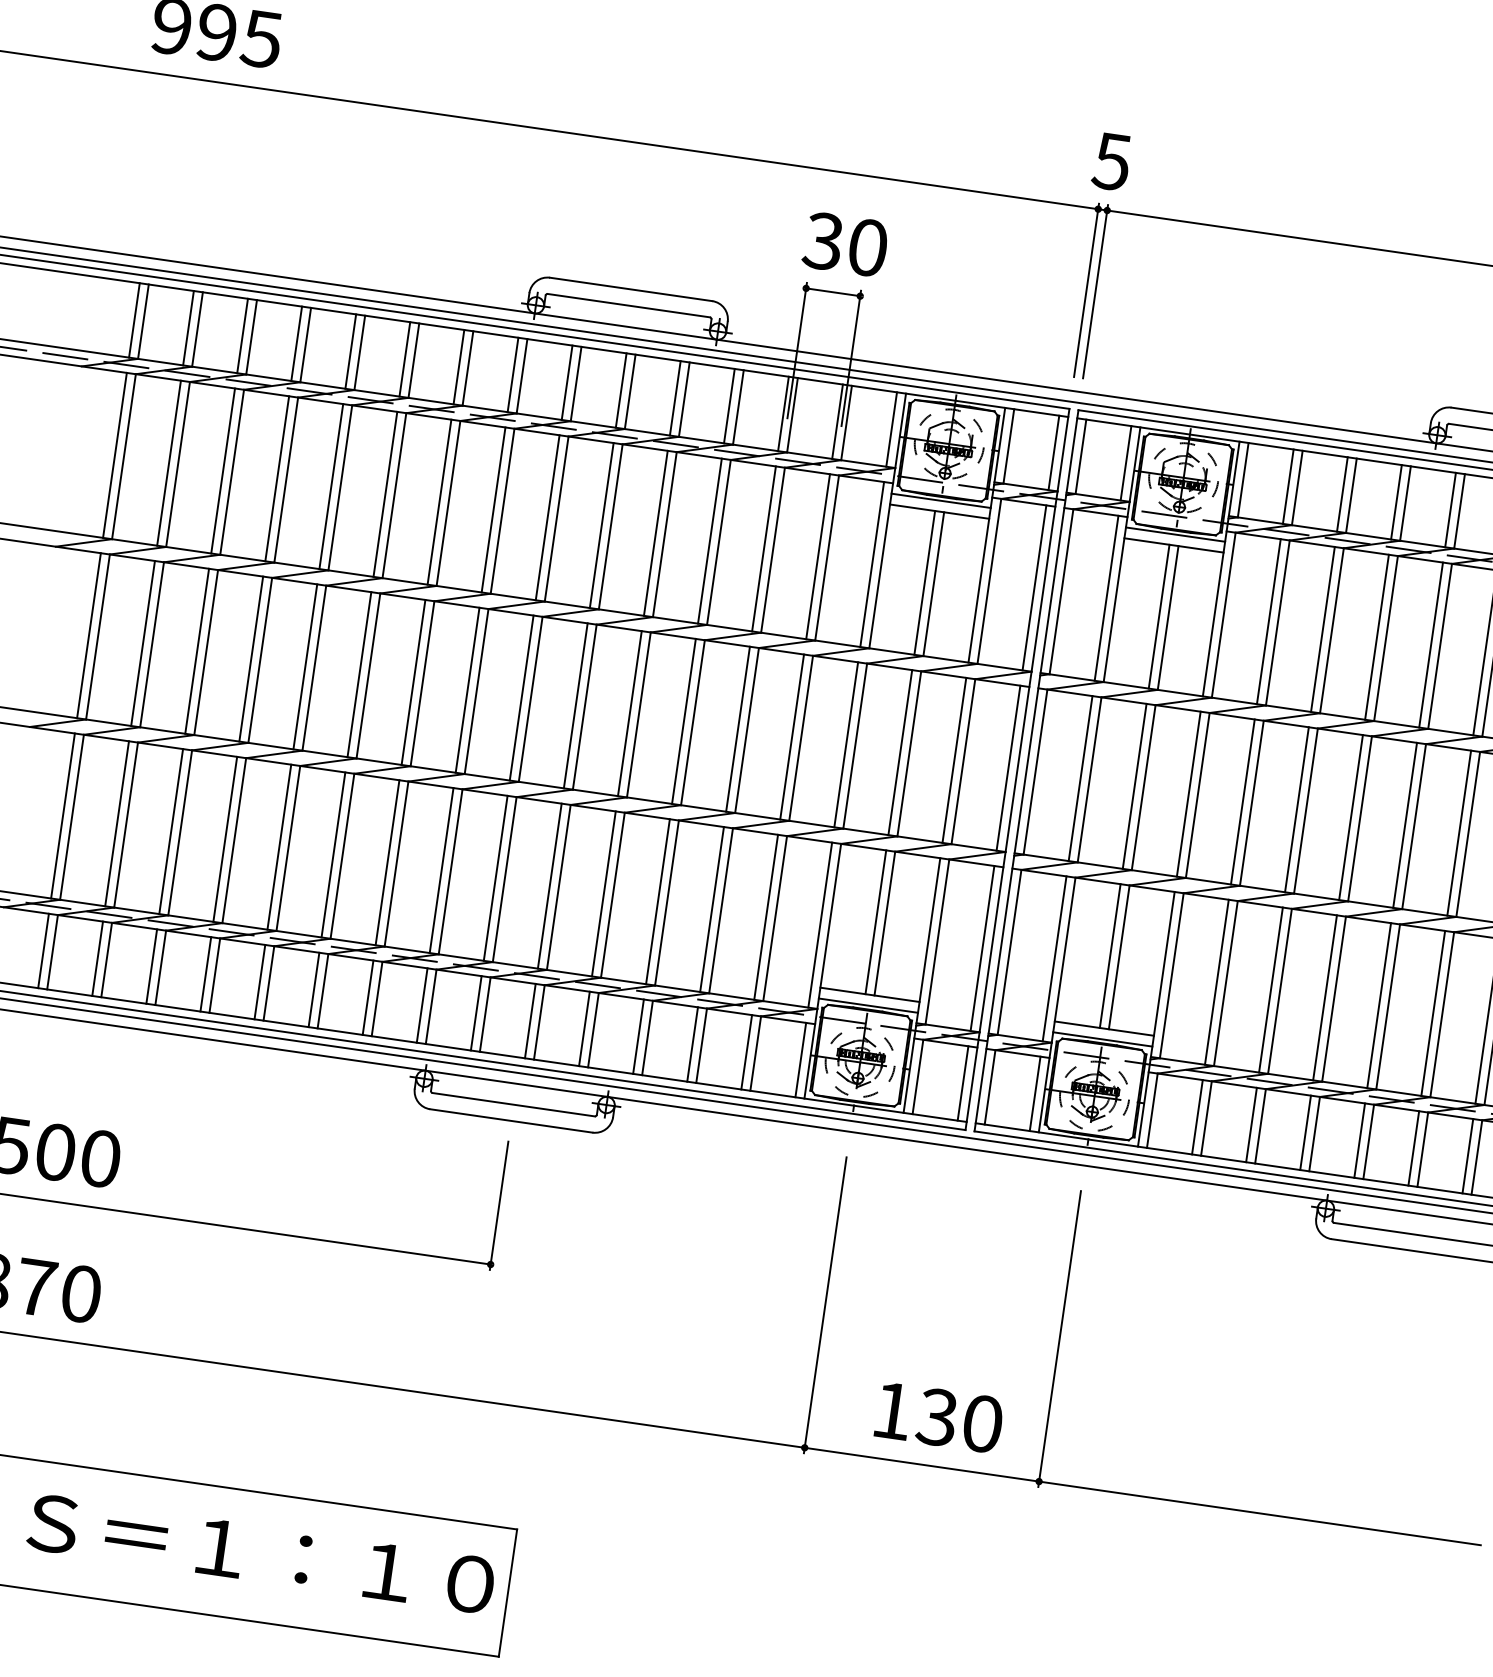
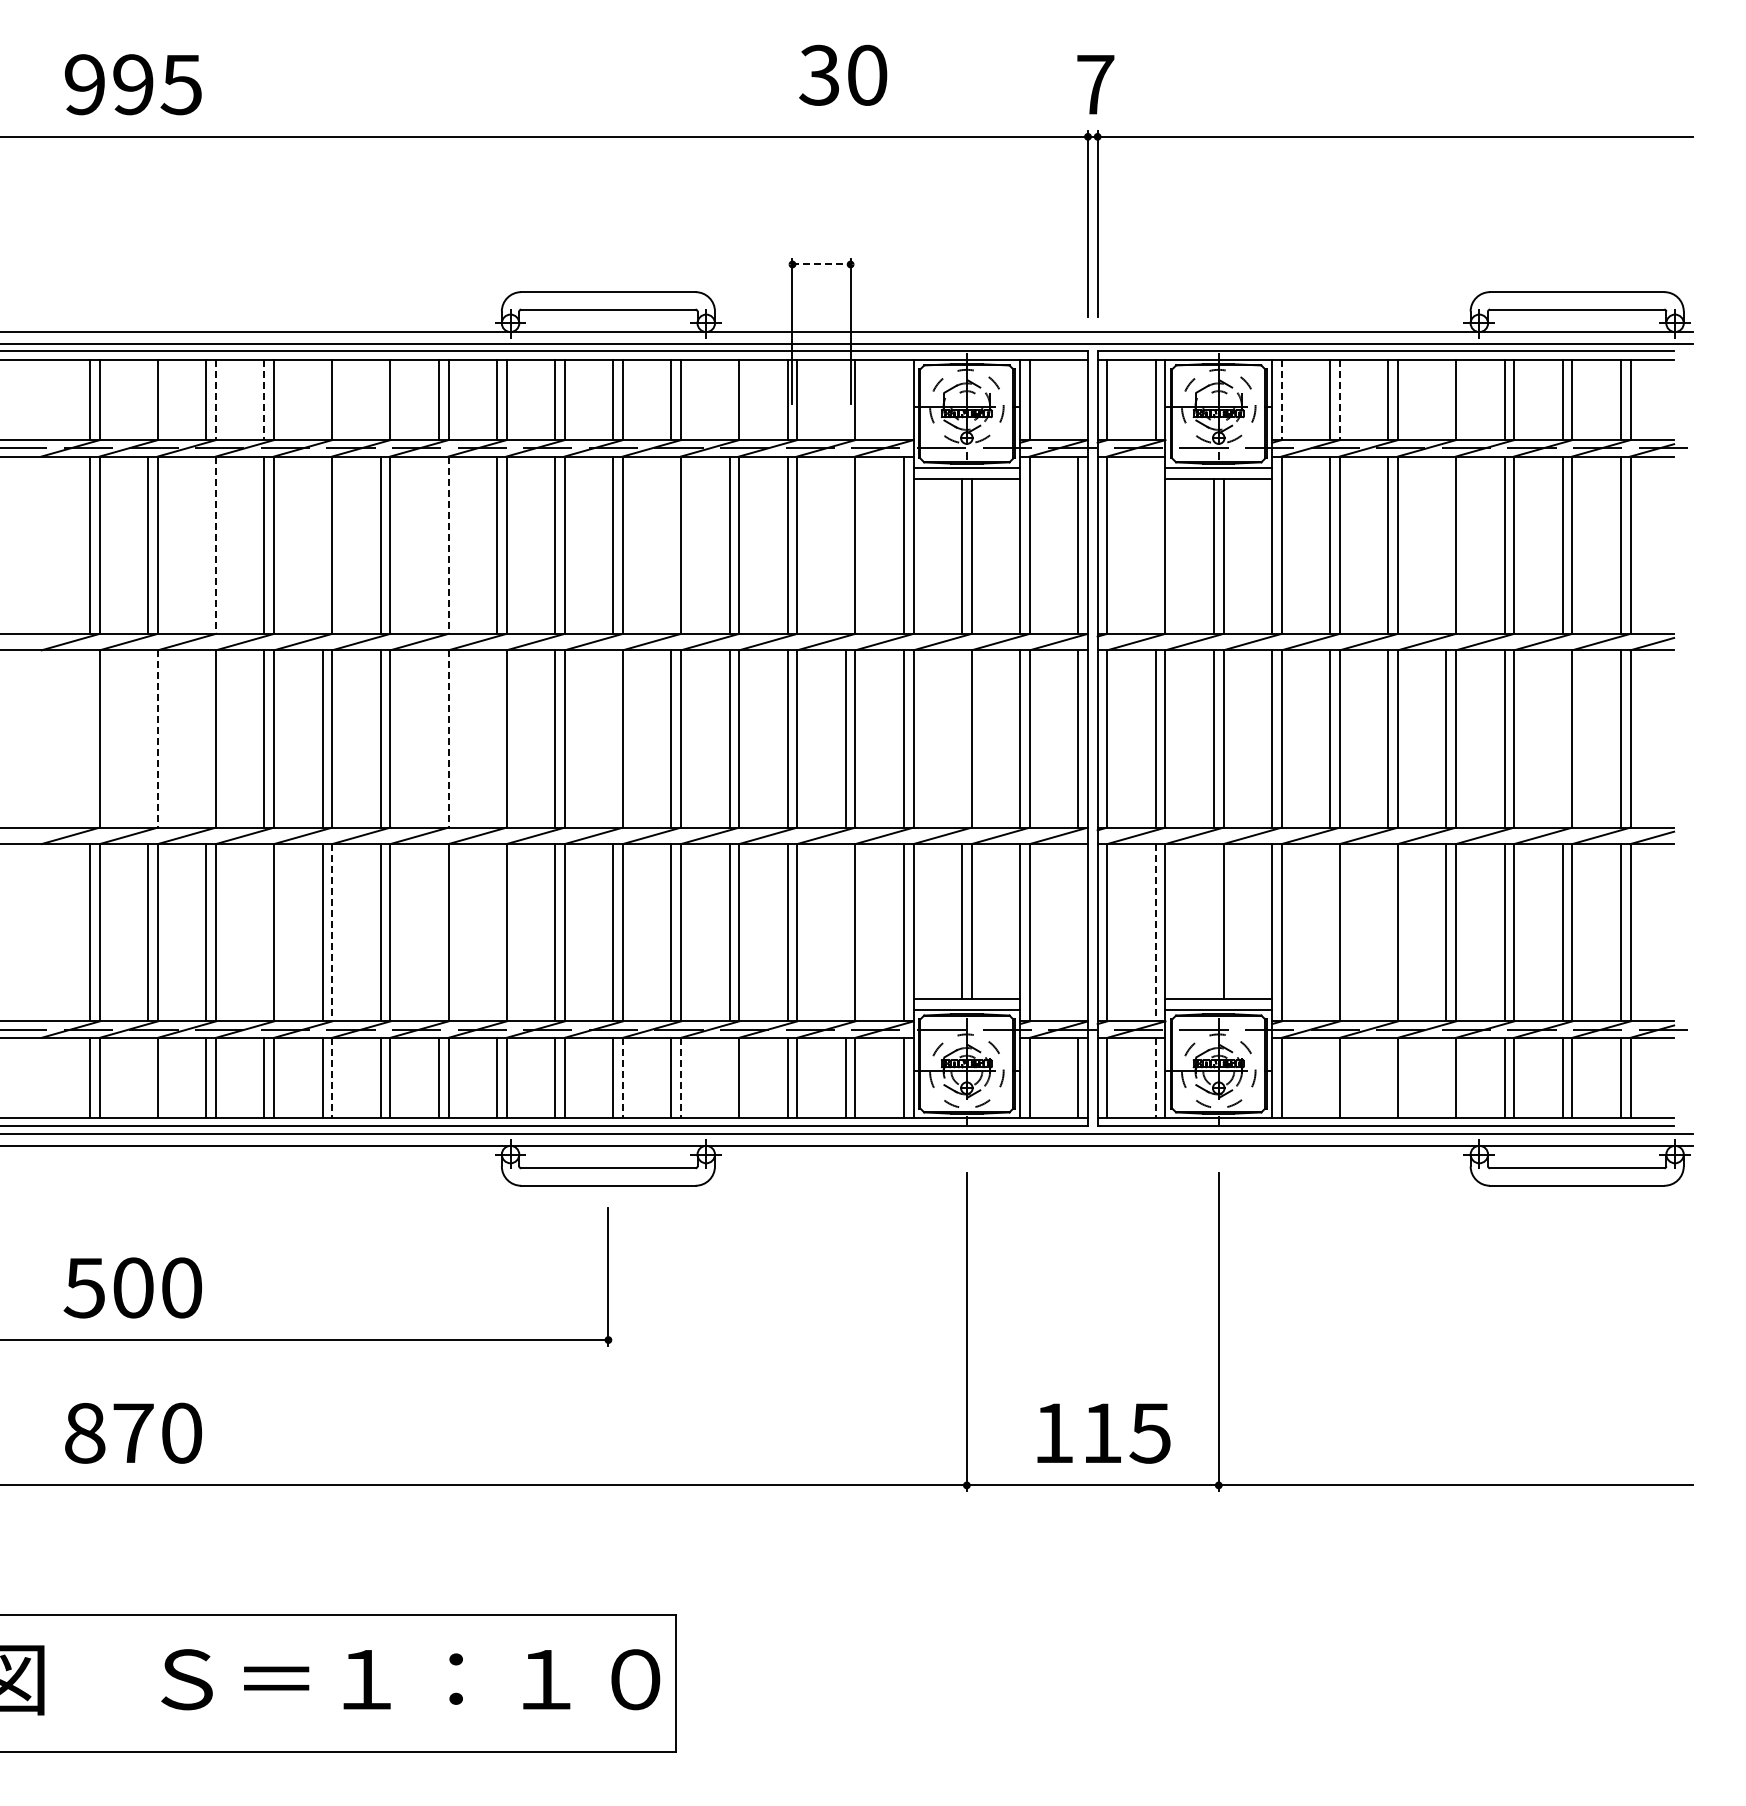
text: (1111, 162) -> (1094, 85), 5 -> 7
text: (845, 243) -> (843, 74), moved
line: (834, 292) -> (822, 264), solid -> dashed
line: (188, 328) -> (148, 400), removed
line: (251, 337) -> (216, 400), solid -> dashed
line: (296, 344) -> (264, 400), solid -> dashed
line: (350, 351) -> (322, 400), removed
line: (404, 359) -> (380, 400), removed
line: (729, 406) -> (729, 400), removed
line: (837, 422) -> (845, 400), removed
line: (891, 429) -> (903, 400), removed
line: (1054, 453) -> (1078, 400), removed
line: (223, 470) -> (206, 544), removed
line: (232, 472) -> (216, 545), solid -> dashed
line: (1242, 480) -> (1281, 400), solid -> dashed
line: (331, 485) -> (322, 544), removed
line: (1296, 488) -> (1339, 400), solid -> dashed
line: (439, 501) -> (438, 544), removed
line: (1396, 502) -> (1446, 400), removed
line: (448, 503) -> (448, 545), solid -> dashed
line: (656, 532) -> (671, 544), removed
line: (817, 556) -> (845, 544), removed
line: (1106, 597) -> (1155, 544), removed
line: (89, 635) -> (90, 738), removed
line: (1377, 636) -> (1446, 544), removed
line: (143, 643) -> (148, 738), removed
line: (151, 644) -> (157, 738), solid -> dashed
line: (197, 650) -> (206, 738), removed
line: (413, 681) -> (438, 738), removed
line: (422, 683) -> (448, 738), solid -> dashed
line: (468, 689) -> (497, 738), removed
line: (576, 705) -> (613, 738), removed
line: (900, 752) -> (962, 738), removed
line: (1459, 832) -> (1562, 738), removed
line: (225, 839) -> (264, 932), removed
line: (288, 848) -> (332, 932), solid -> dashed
line: (387, 862) -> (438, 932), removed
line: (442, 870) -> (497, 932), removed
line: (765, 917) -> (845, 932), removed
line: (982, 948) -> (1078, 932), removed
line: (1109, 956) -> (1213, 921), removed
line: (97, 958) -> (148, 1077), removed
line: (1054, 958) -> (1155, 932), solid -> dashed
line: (1217, 982) -> (1330, 932), removed
line: (269, 983) -> (332, 1077), solid -> dashed
line: (1271, 989) -> (1388, 932), removed
line: (538, 1022) -> (622, 1077), solid -> dashed
line: (593, 1029) -> (681, 1077), solid -> dashed
line: (638, 1036) -> (729, 1077), removed
line: (1034, 1093) -> (1155, 1077), solid -> dashed
line: (1197, 1117) -> (1330, 1077), removed
line: (1251, 1124) -> (1388, 1077), removed
line: (1305, 1132) -> (1446, 1077), removed
text: (959, 1419) -> (1125, 1432), 130 -> 115

